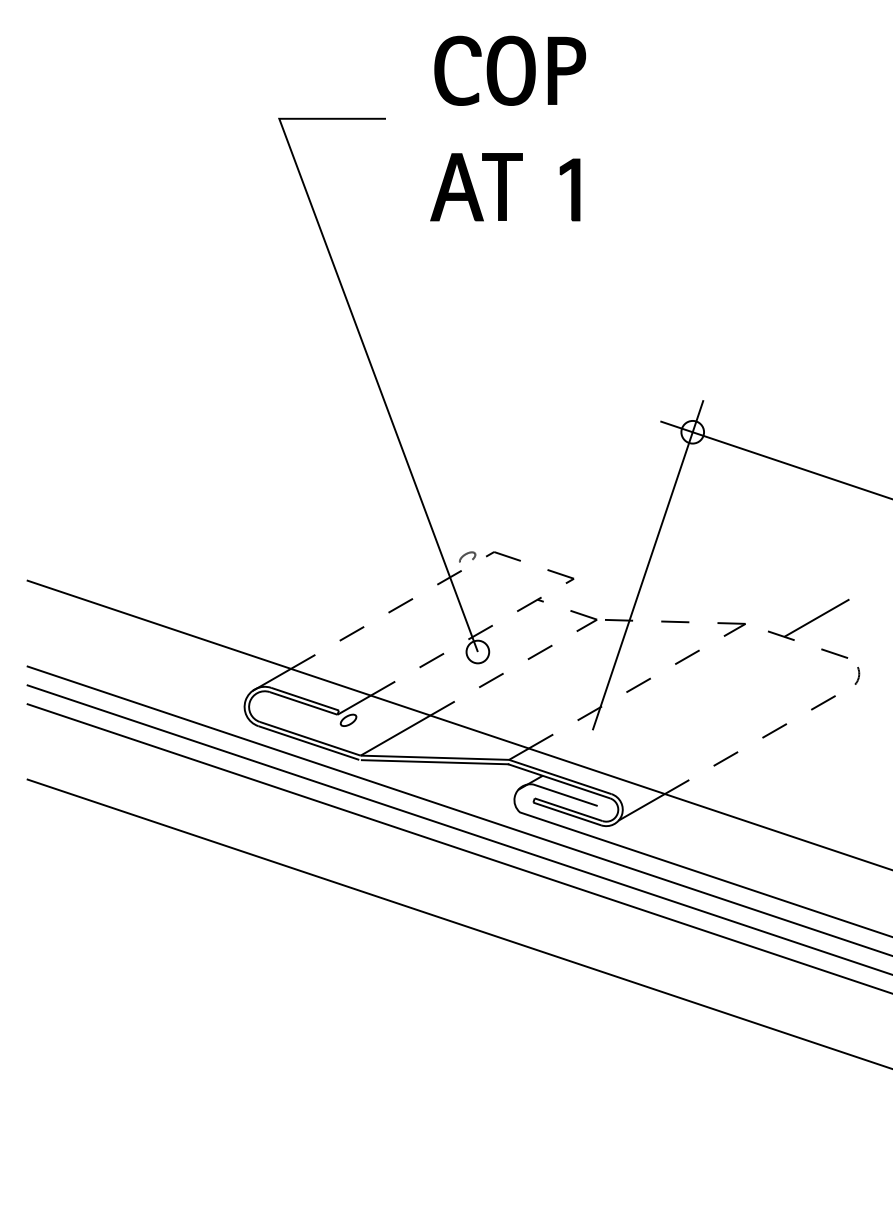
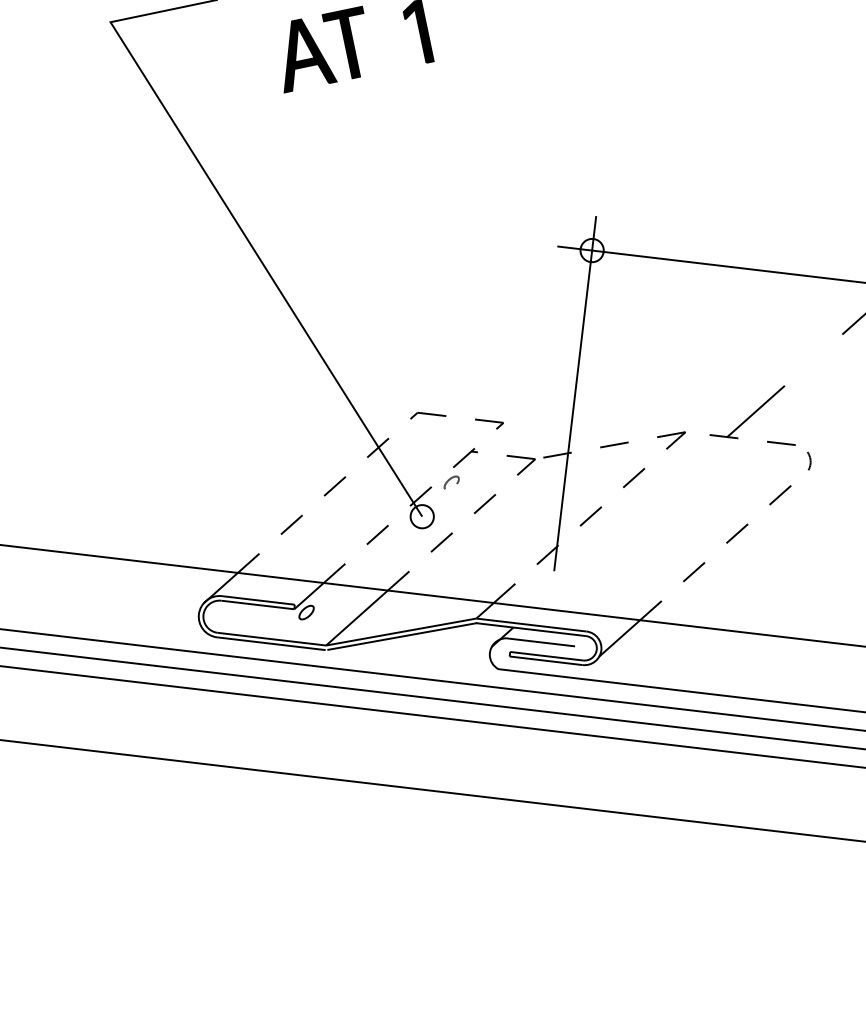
part: (467, 556) -> (451, 481), moved

